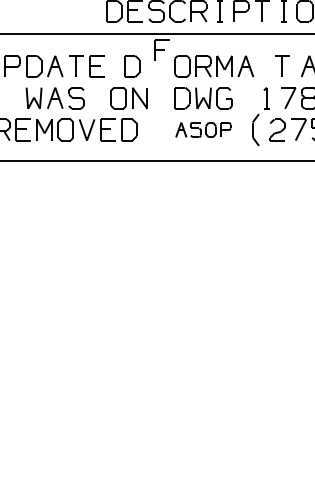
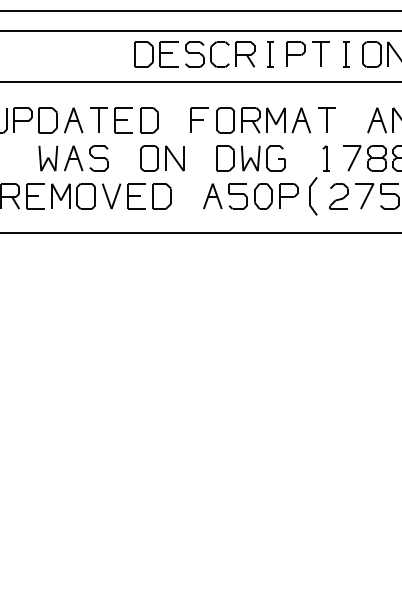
part: (161, 49) -> (199, 119), moved
part: (281, 65) -> (326, 119), moved
part: (132, 66) -> (149, 120), moved
part: (203, 130) -> (250, 196), size x1.43

